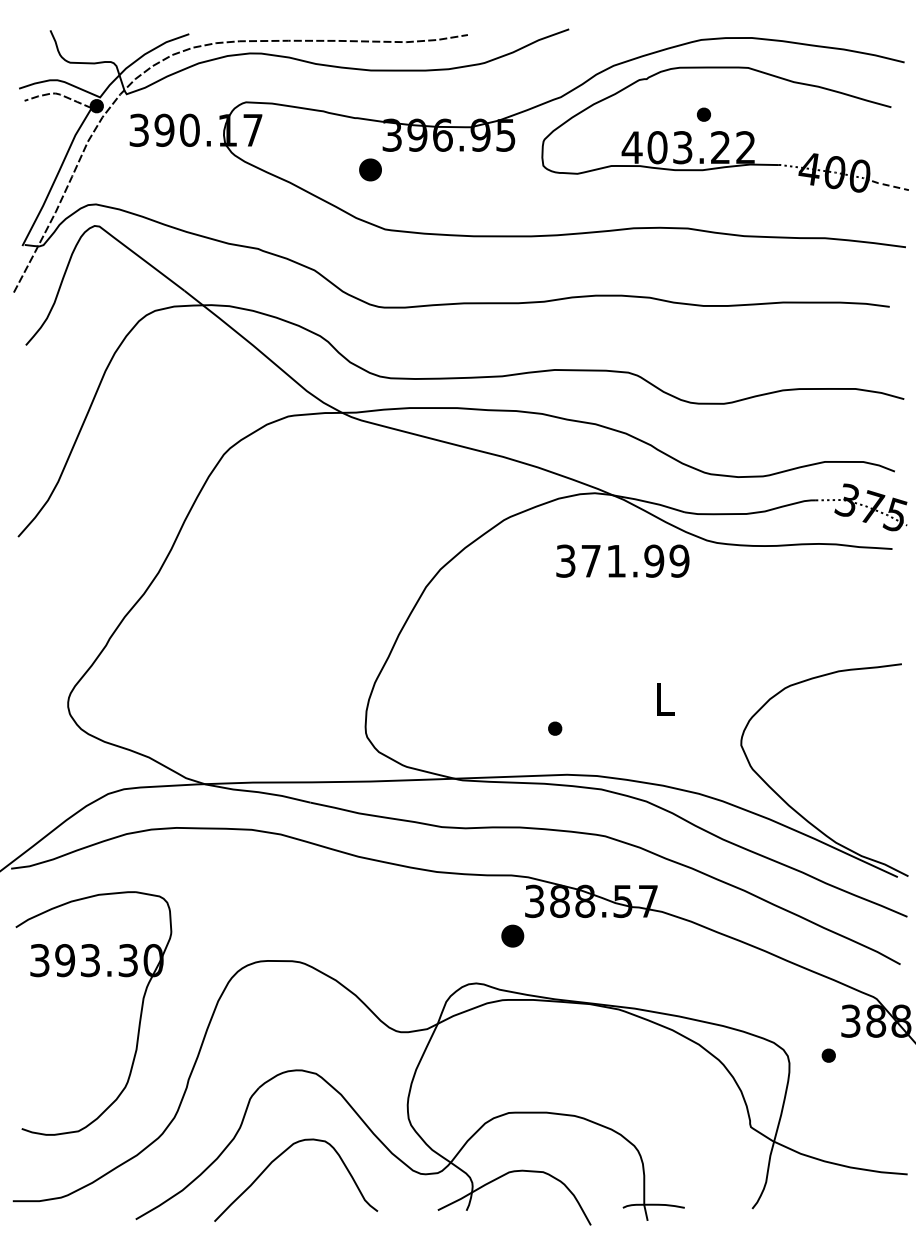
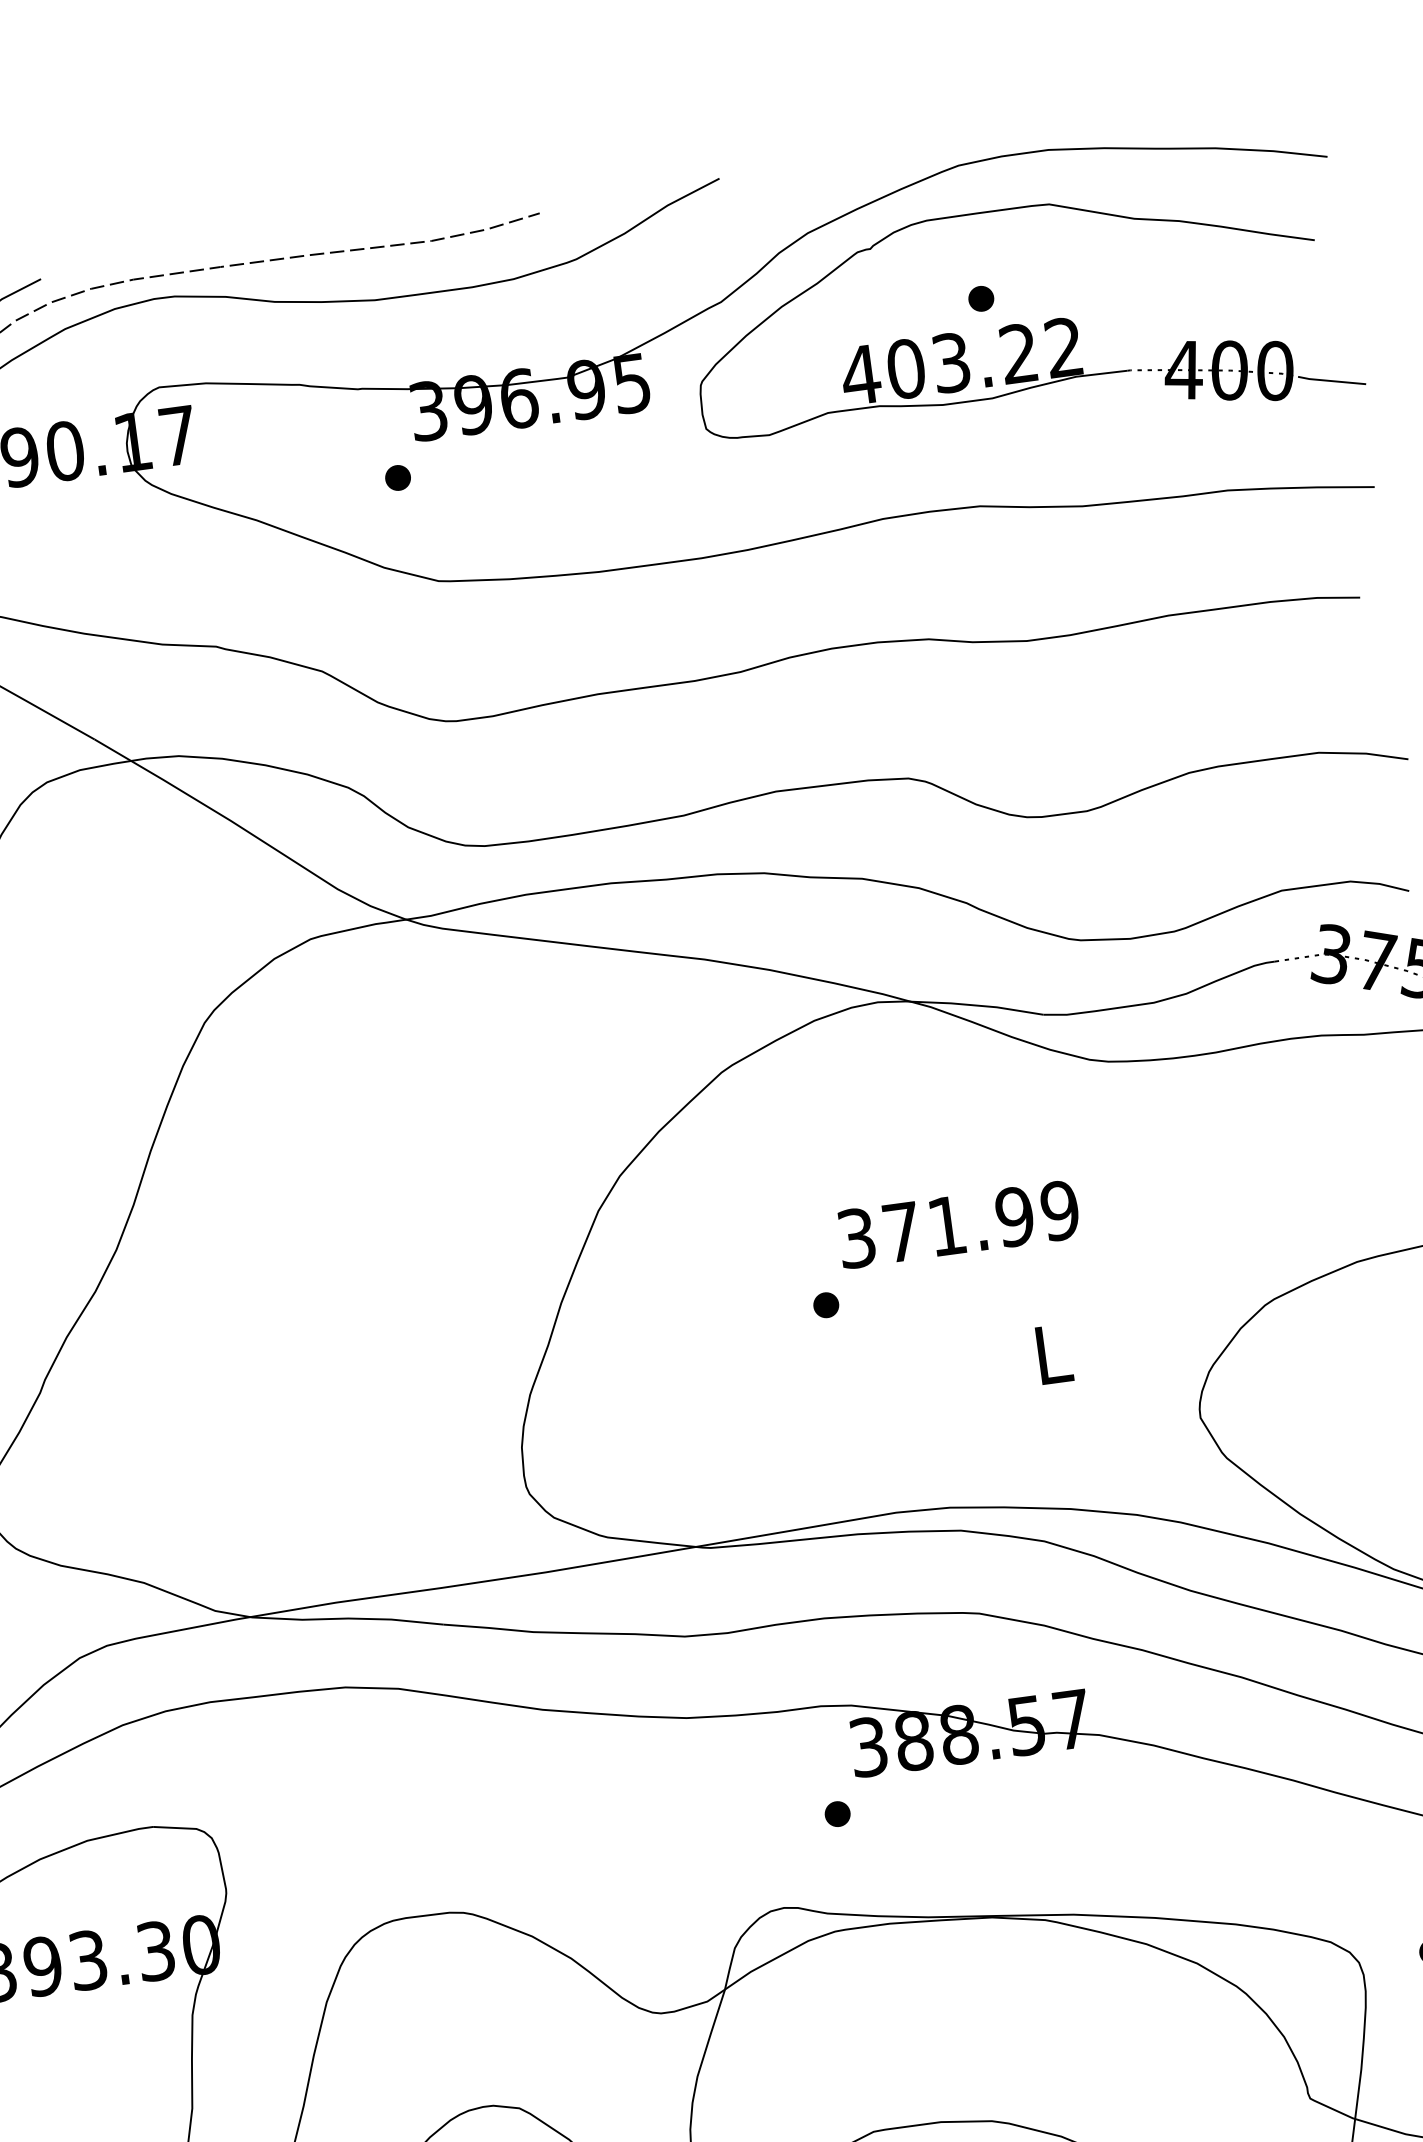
part: (370, 169) -> (397, 477), size x0.62
line: (889, 185) -> (1330, 380), dashed -> solid
text: (622, 560) -> (957, 1223), moved
part: (555, 728) -> (826, 1304), moved
part: (512, 935) -> (837, 1813), size x0.62

